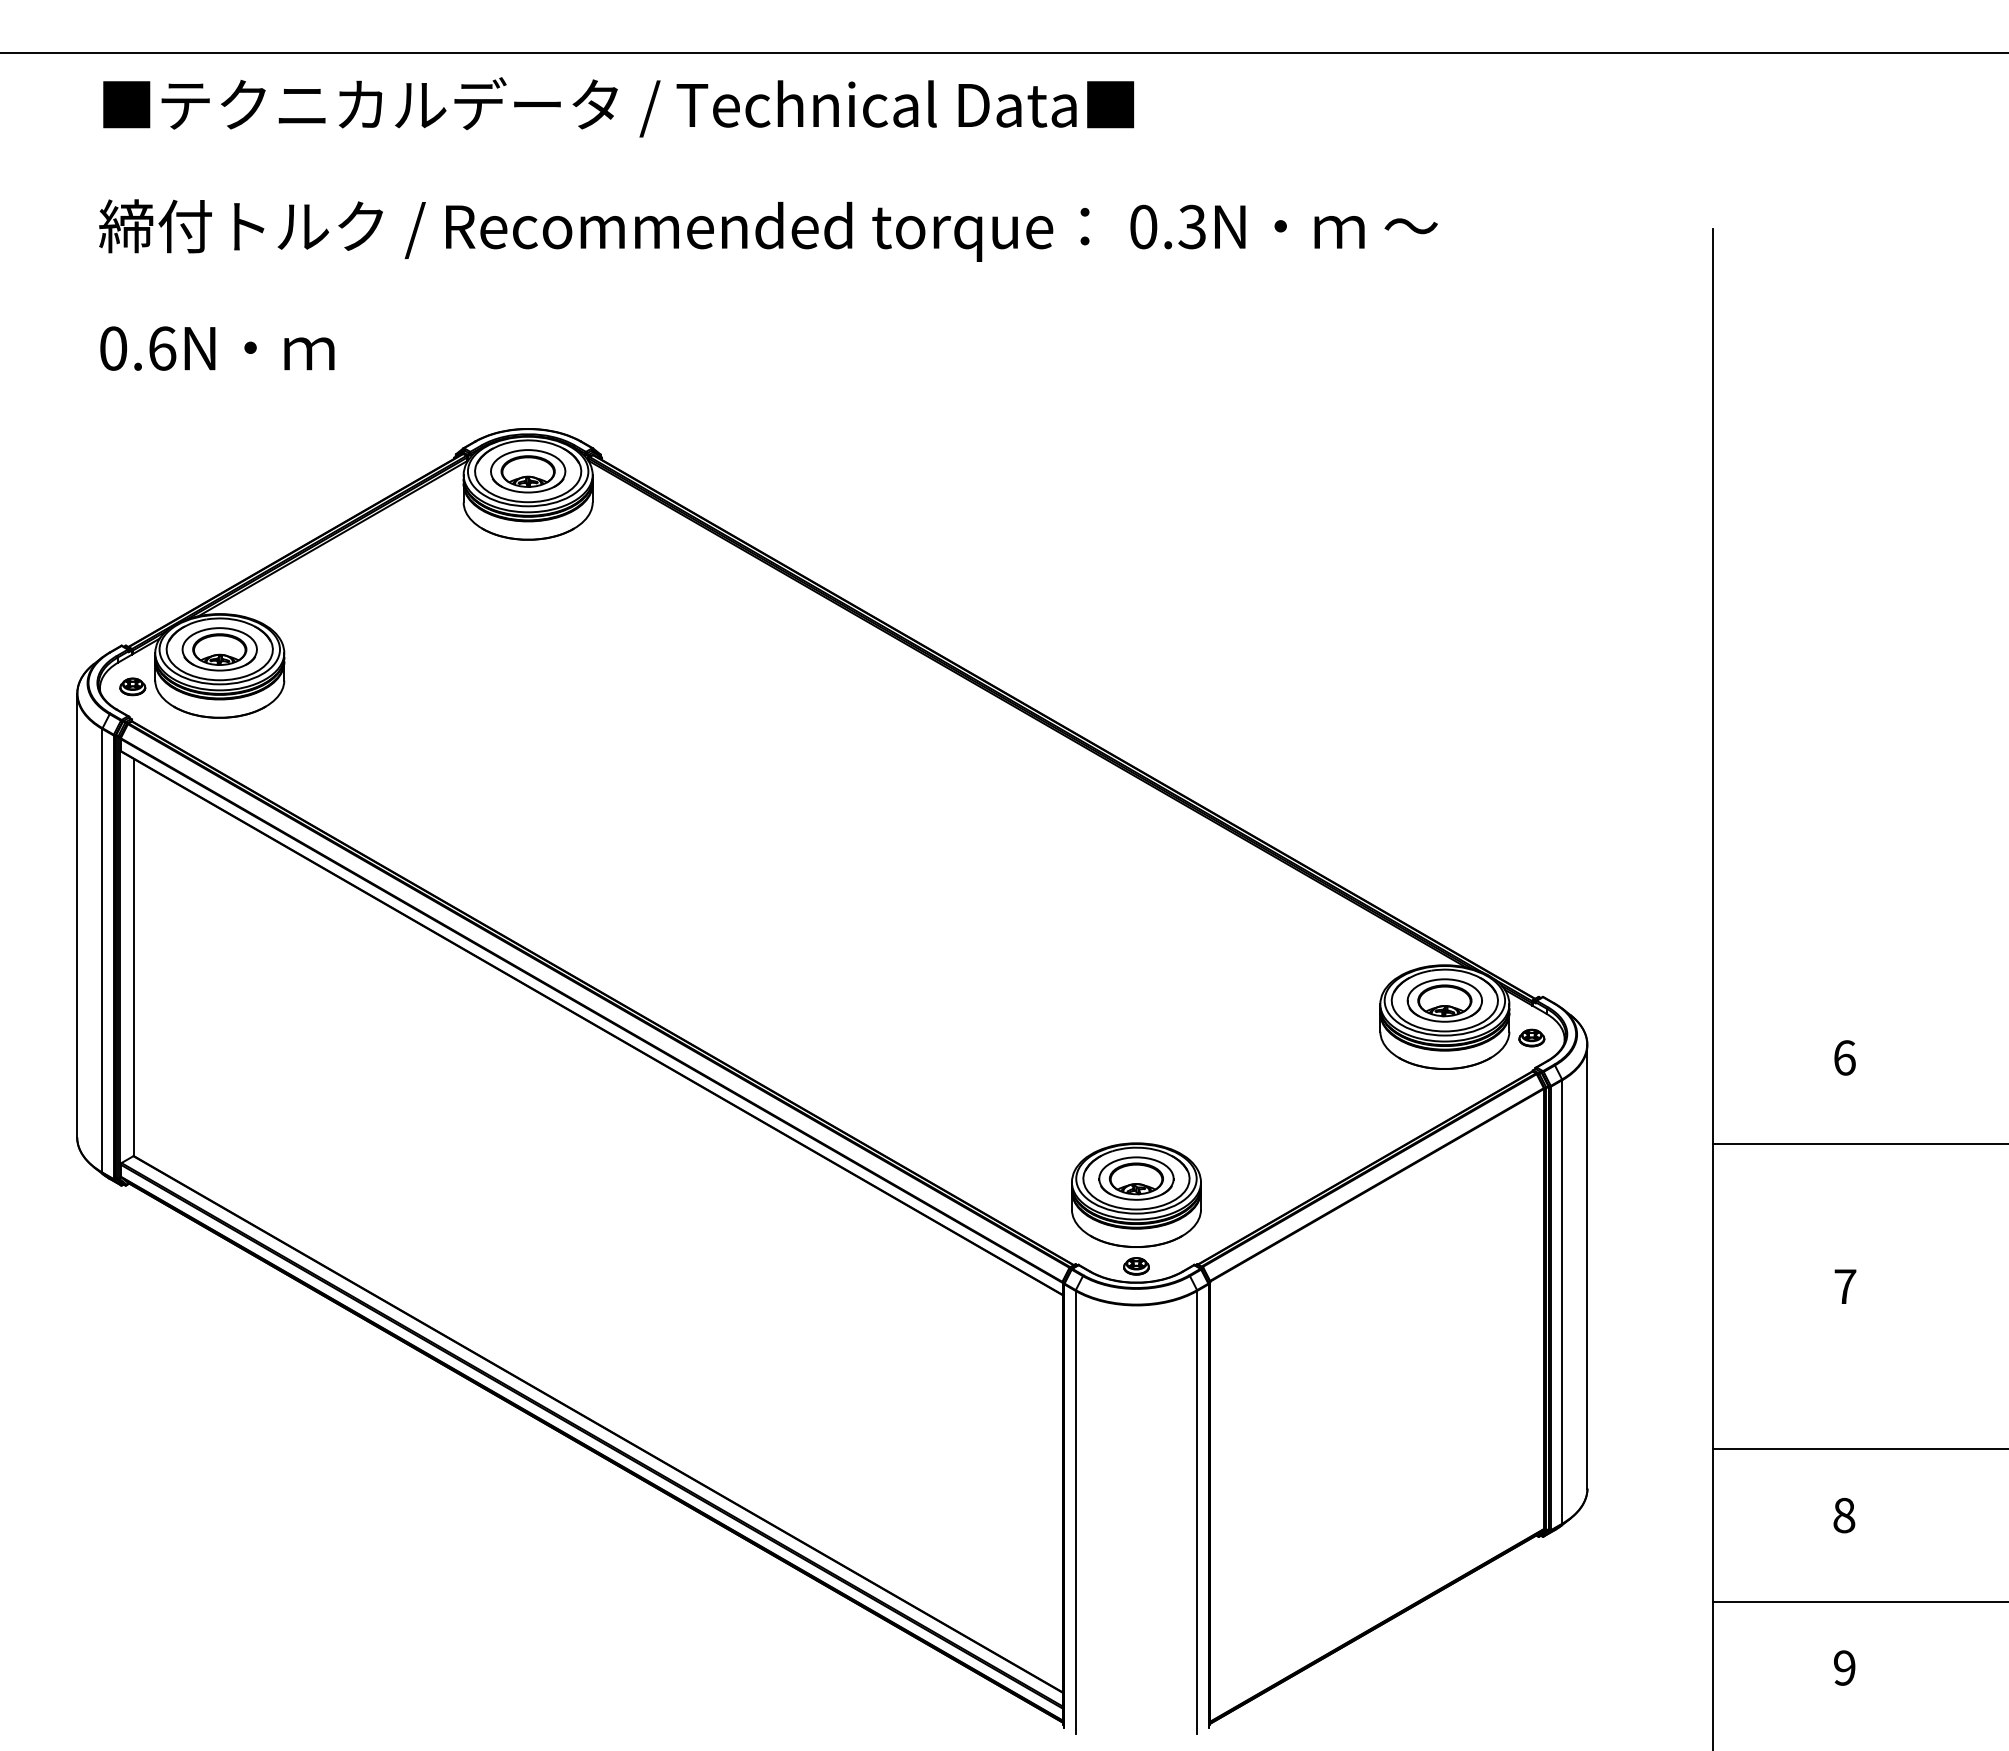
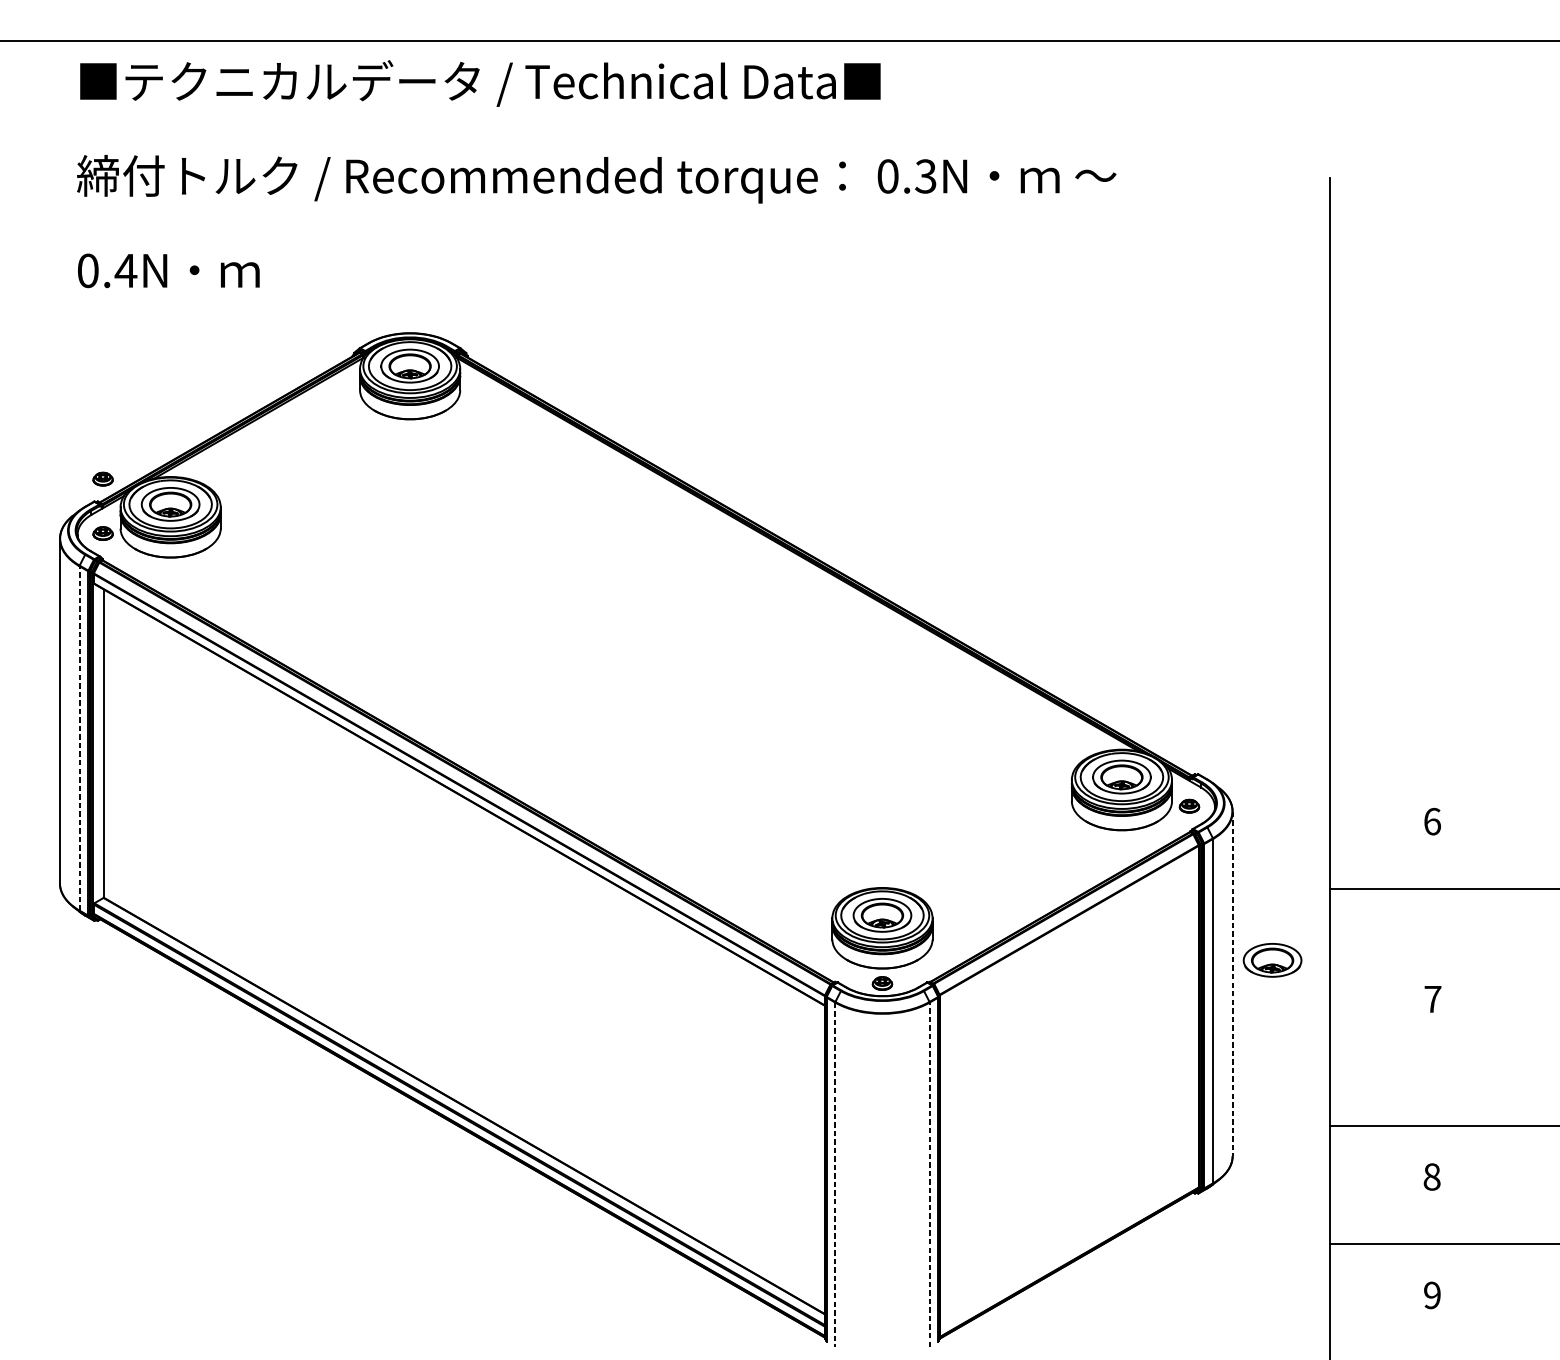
text: (161, 348) -> (125, 270), 0.6N -> 0.4N
part: (132, 616) -> (102, 478), added
line: (102, 950) -> (79, 738), solid -> dashed
part: (1638, 1236) -> (1272, 960), added
line: (1587, 1266) -> (1232, 983), solid -> dashed
line: (1075, 1512) -> (835, 1174), solid -> dashed
line: (1197, 1512) -> (929, 1174), solid -> dashed

